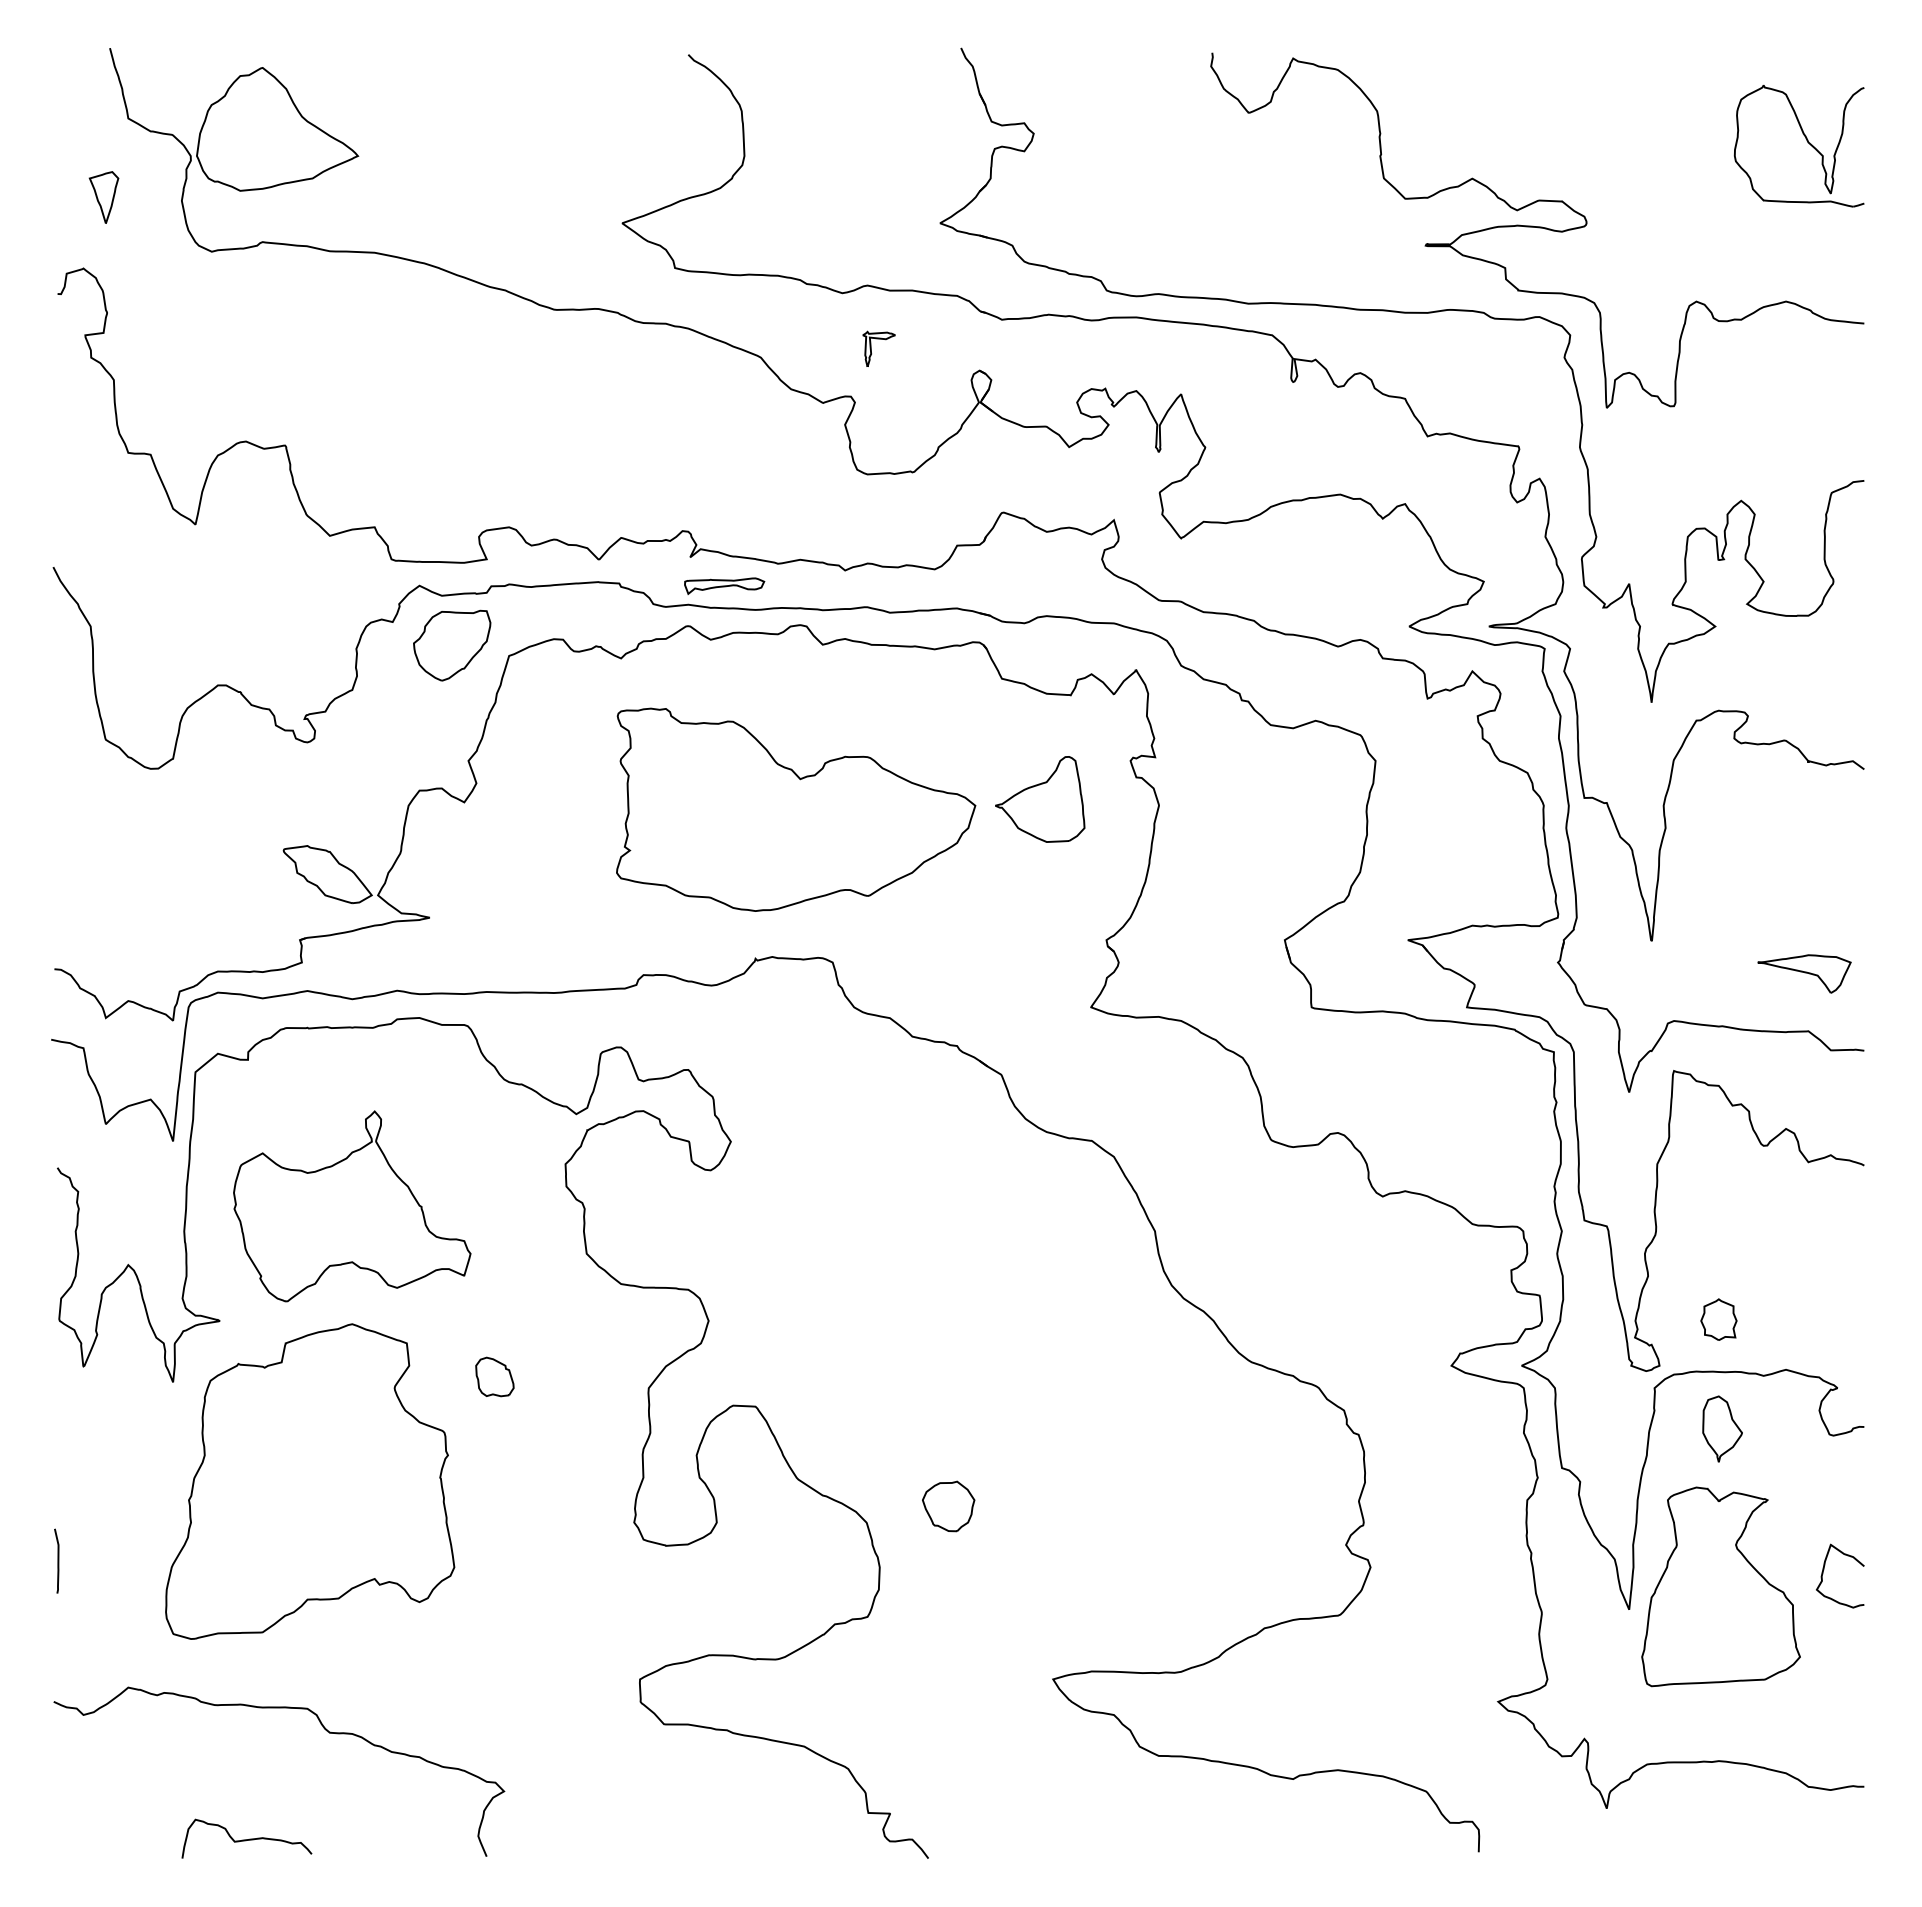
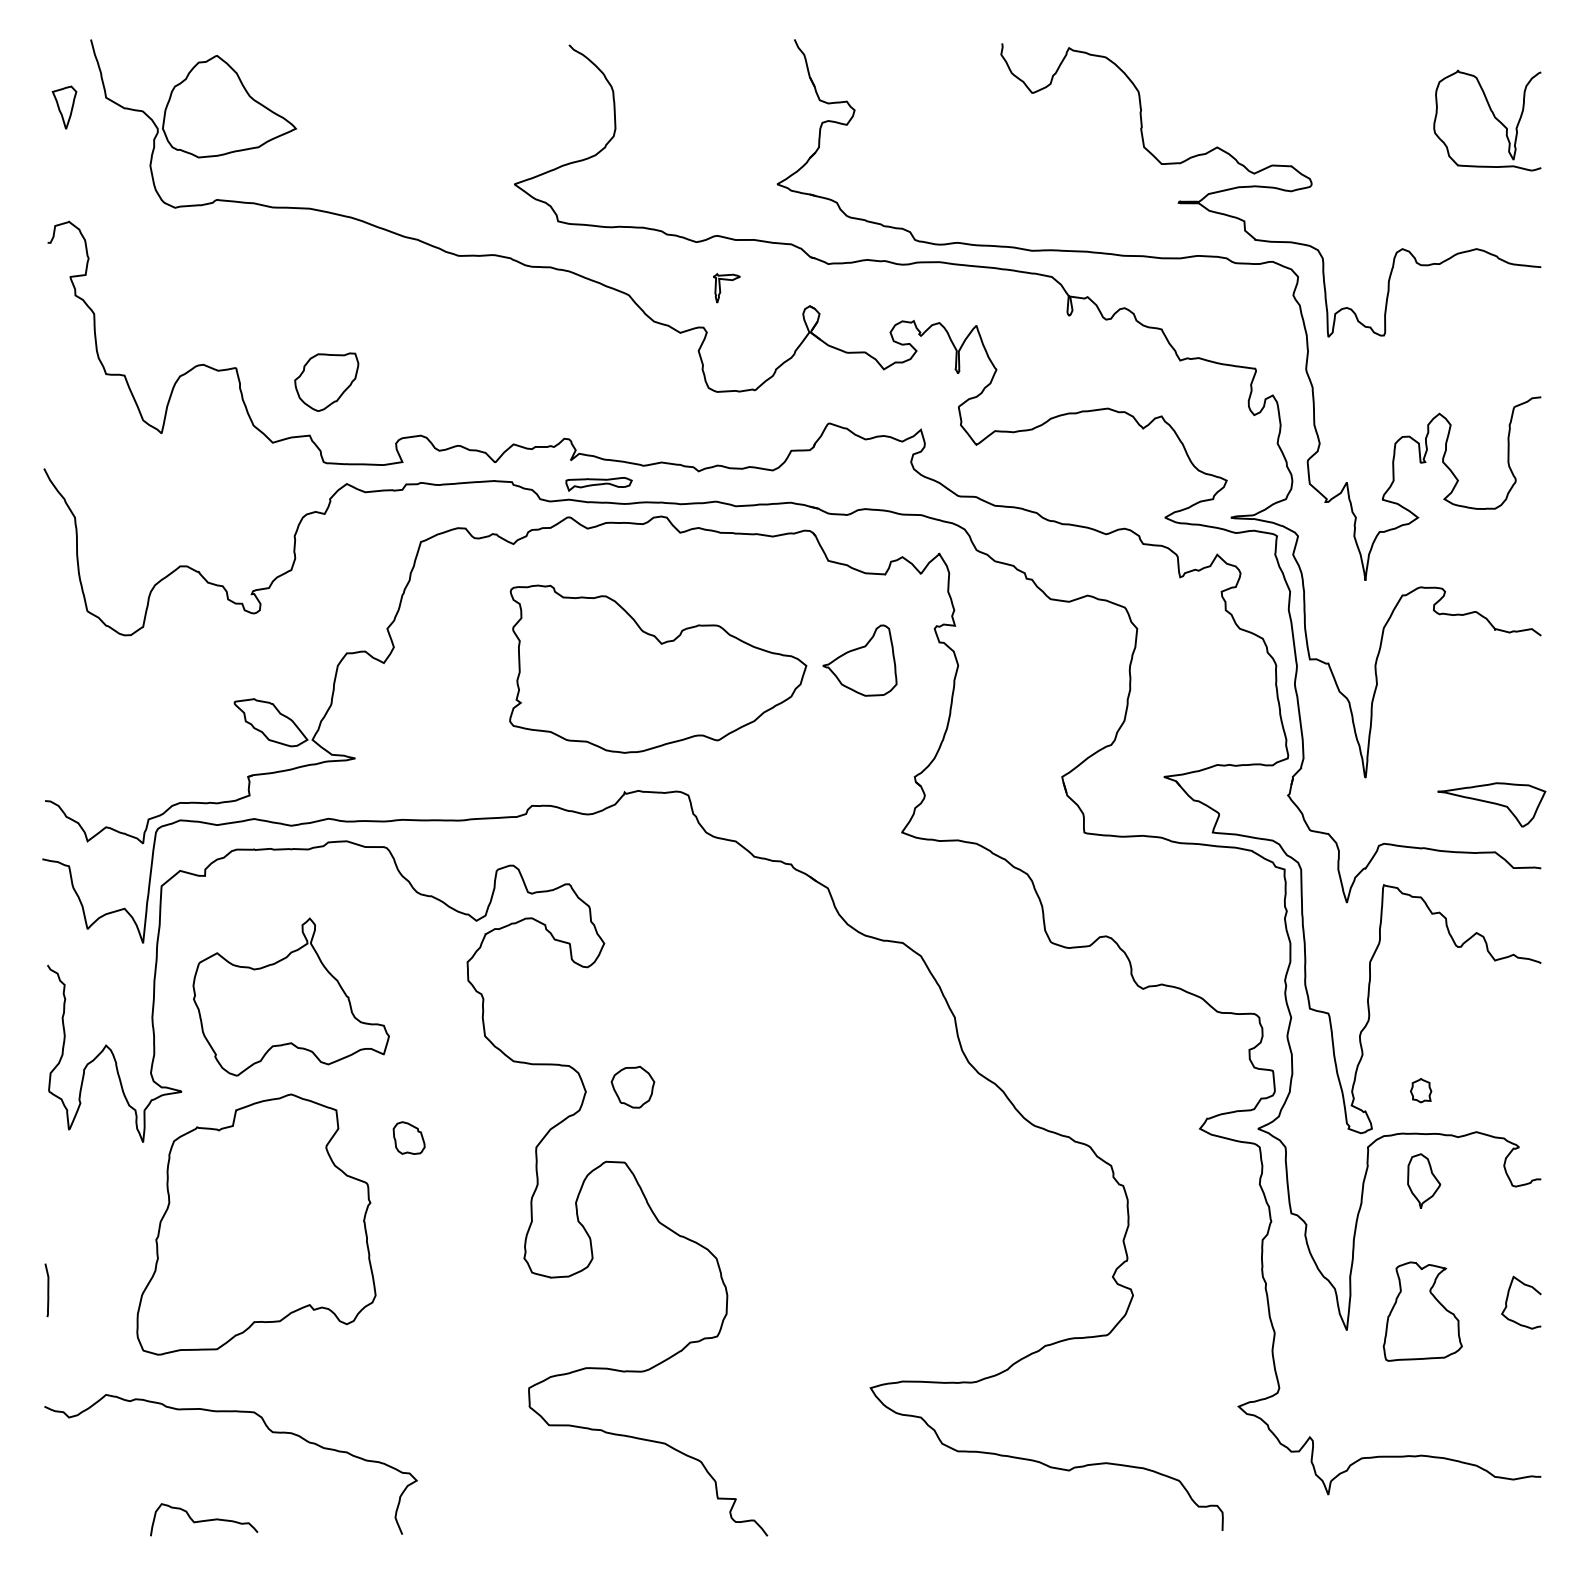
part: (103, 197) -> (64, 107), moved
part: (452, 645) -> (327, 382), moved
part: (1804, 973) -> (1491, 804), size x1.4
part: (1718, 1319) -> (1420, 1090), size x0.7
part: (948, 1506) -> (632, 1087), moved
part: (1720, 1586) -> (1422, 1311), size x0.6

